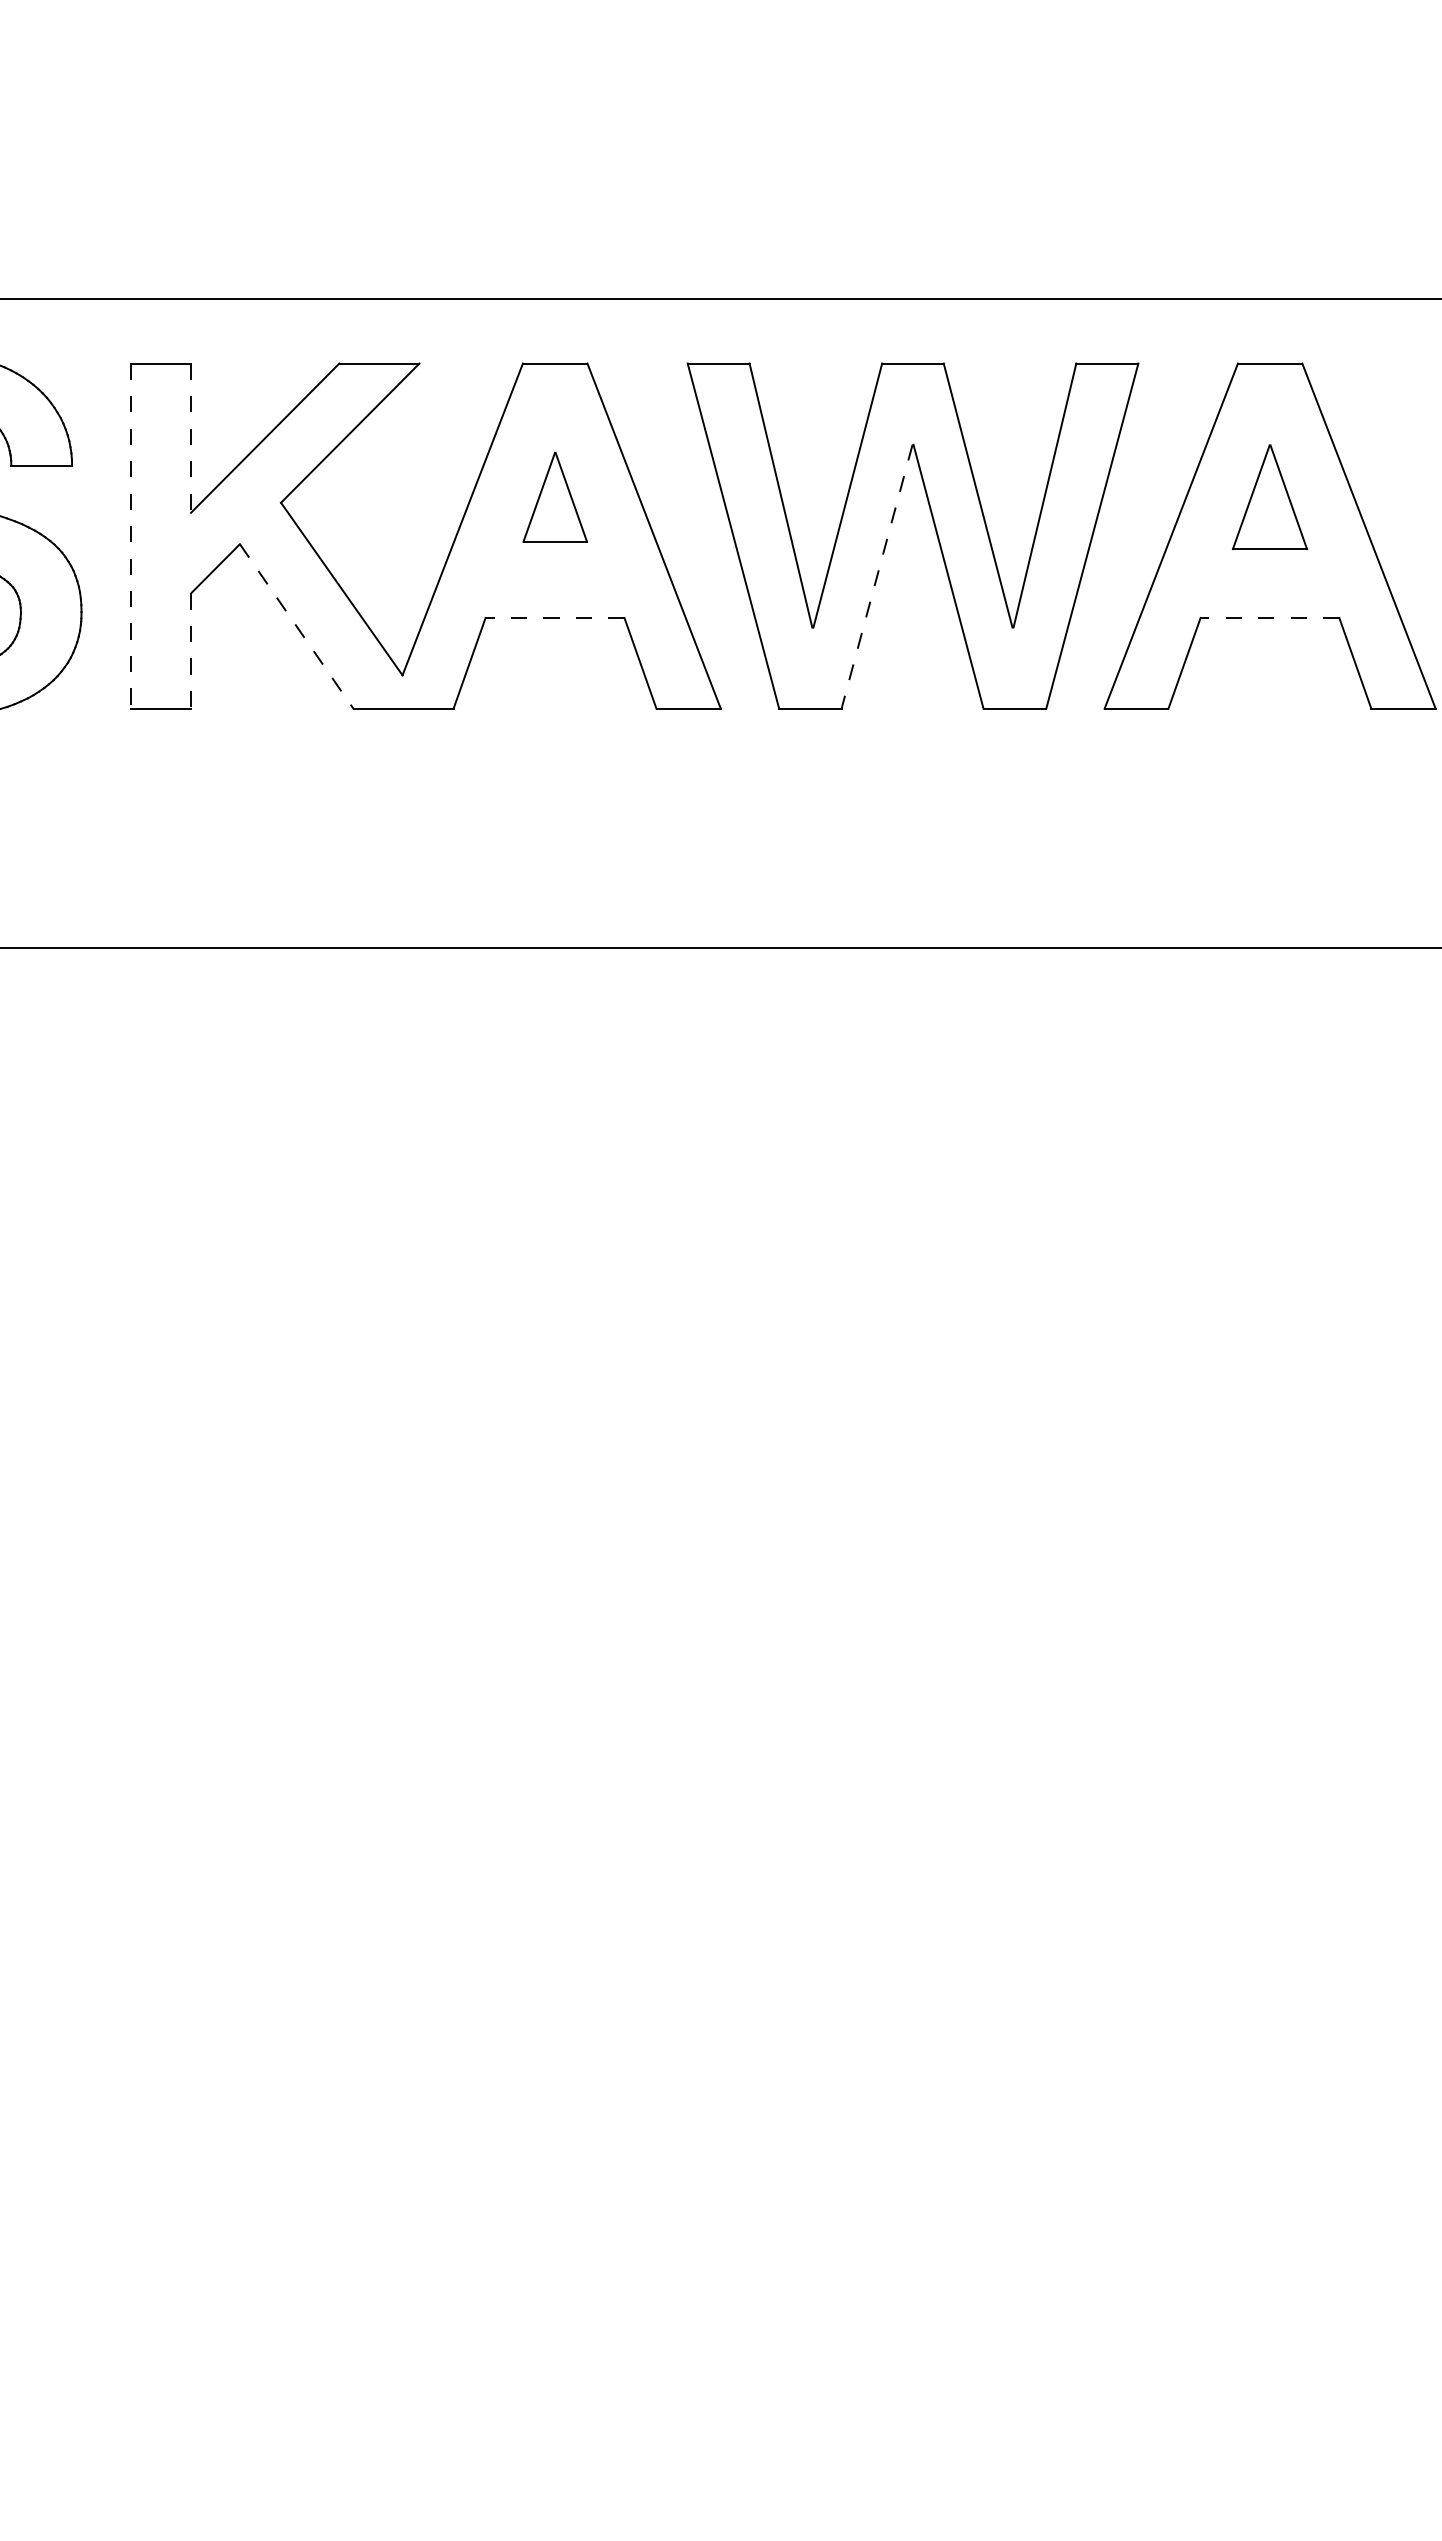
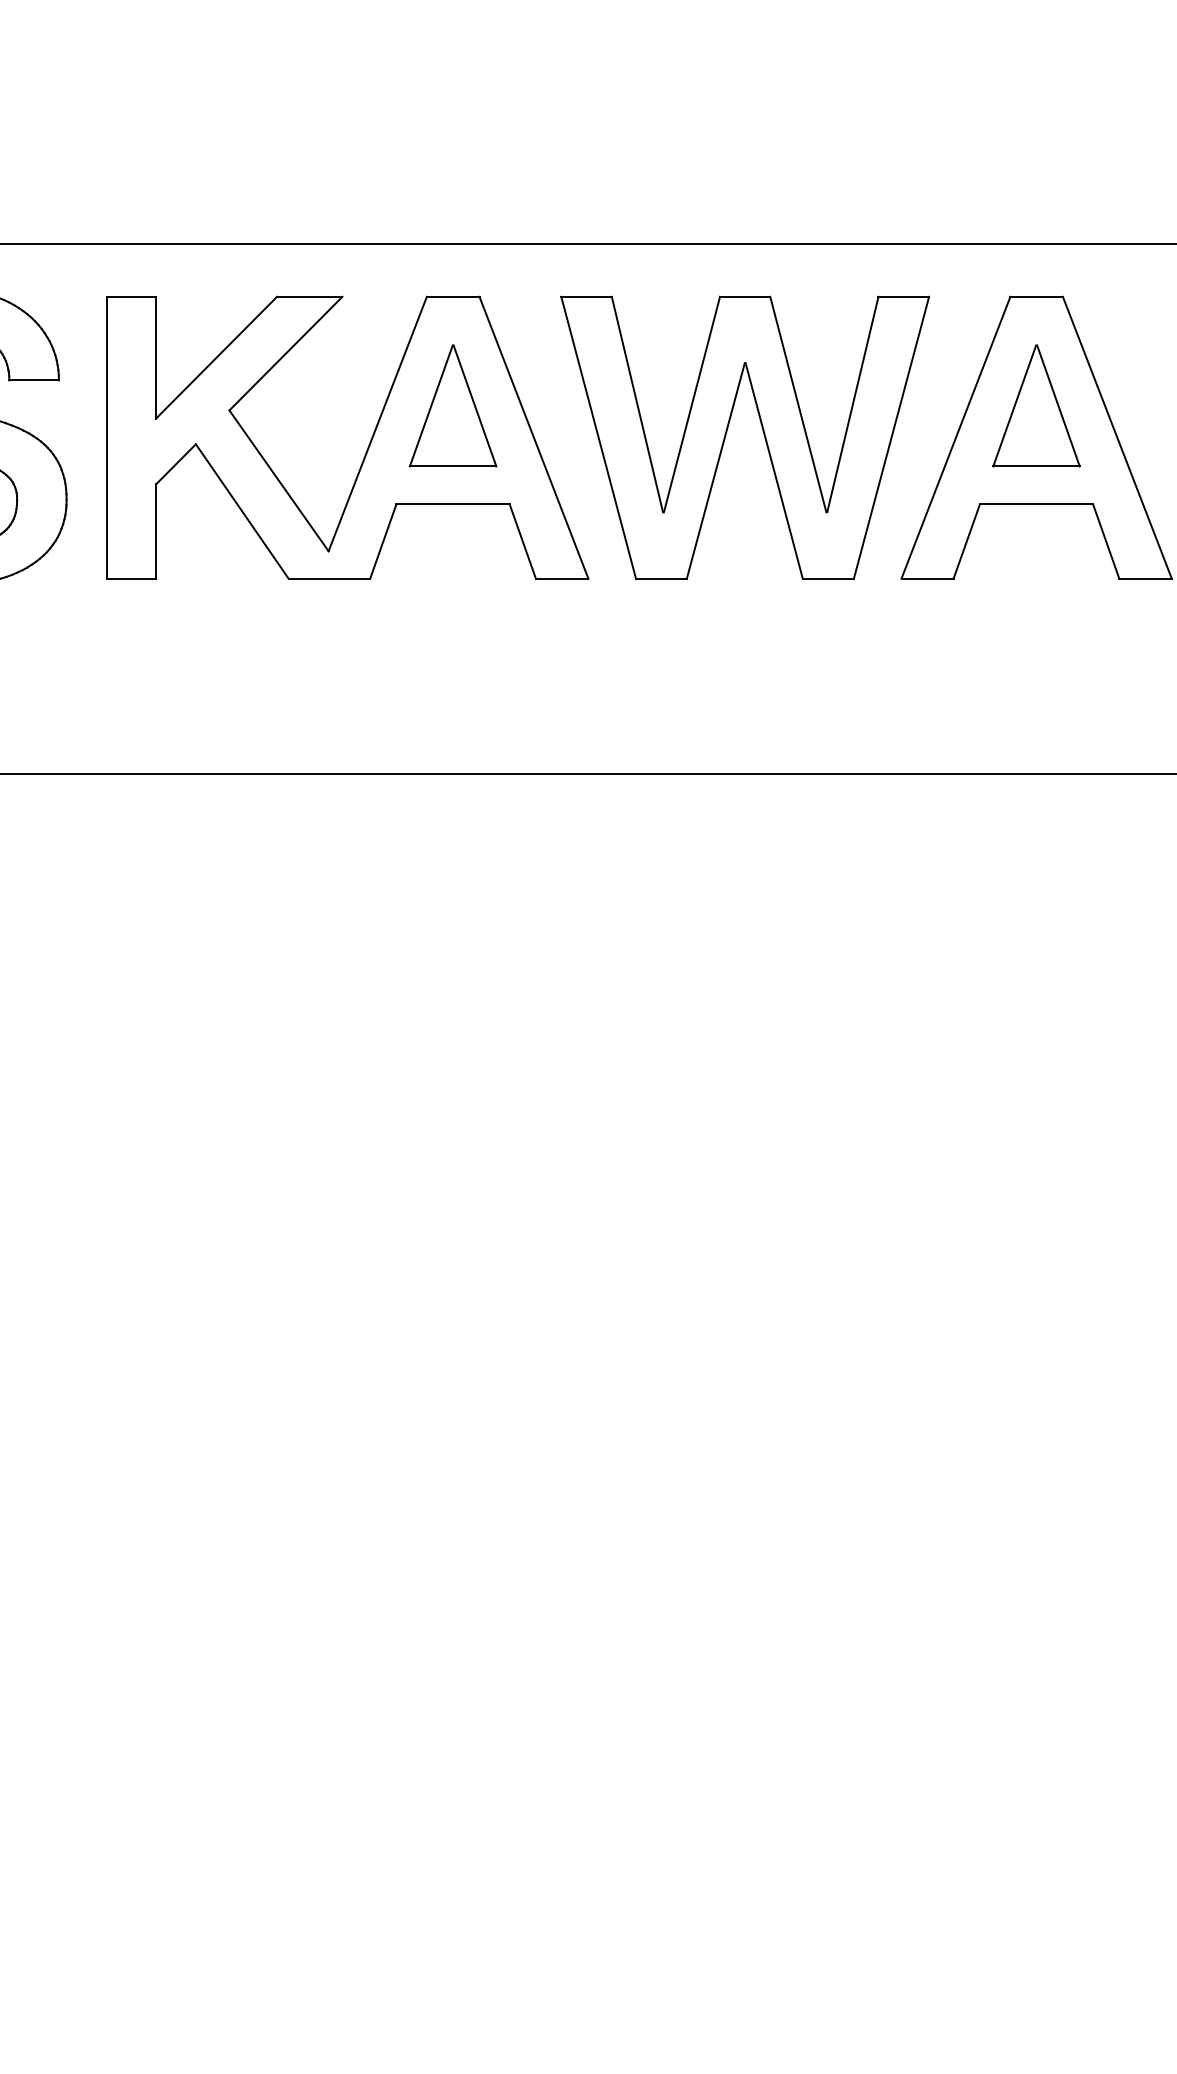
line: (191, 438) -> (156, 358), dashed -> solid
part: (555, 497) -> (453, 406), size x1.67
part: (1269, 497) -> (1036, 406), size x1.43
line: (130, 536) -> (106, 437), dashed -> solid
line: (877, 576) -> (716, 470), dashed -> solid
line: (554, 617) -> (452, 504), dashed -> solid
line: (1269, 617) -> (1036, 504), dashed -> solid
line: (296, 626) -> (242, 511), dashed -> solid
line: (191, 651) -> (156, 531), dashed -> solid

